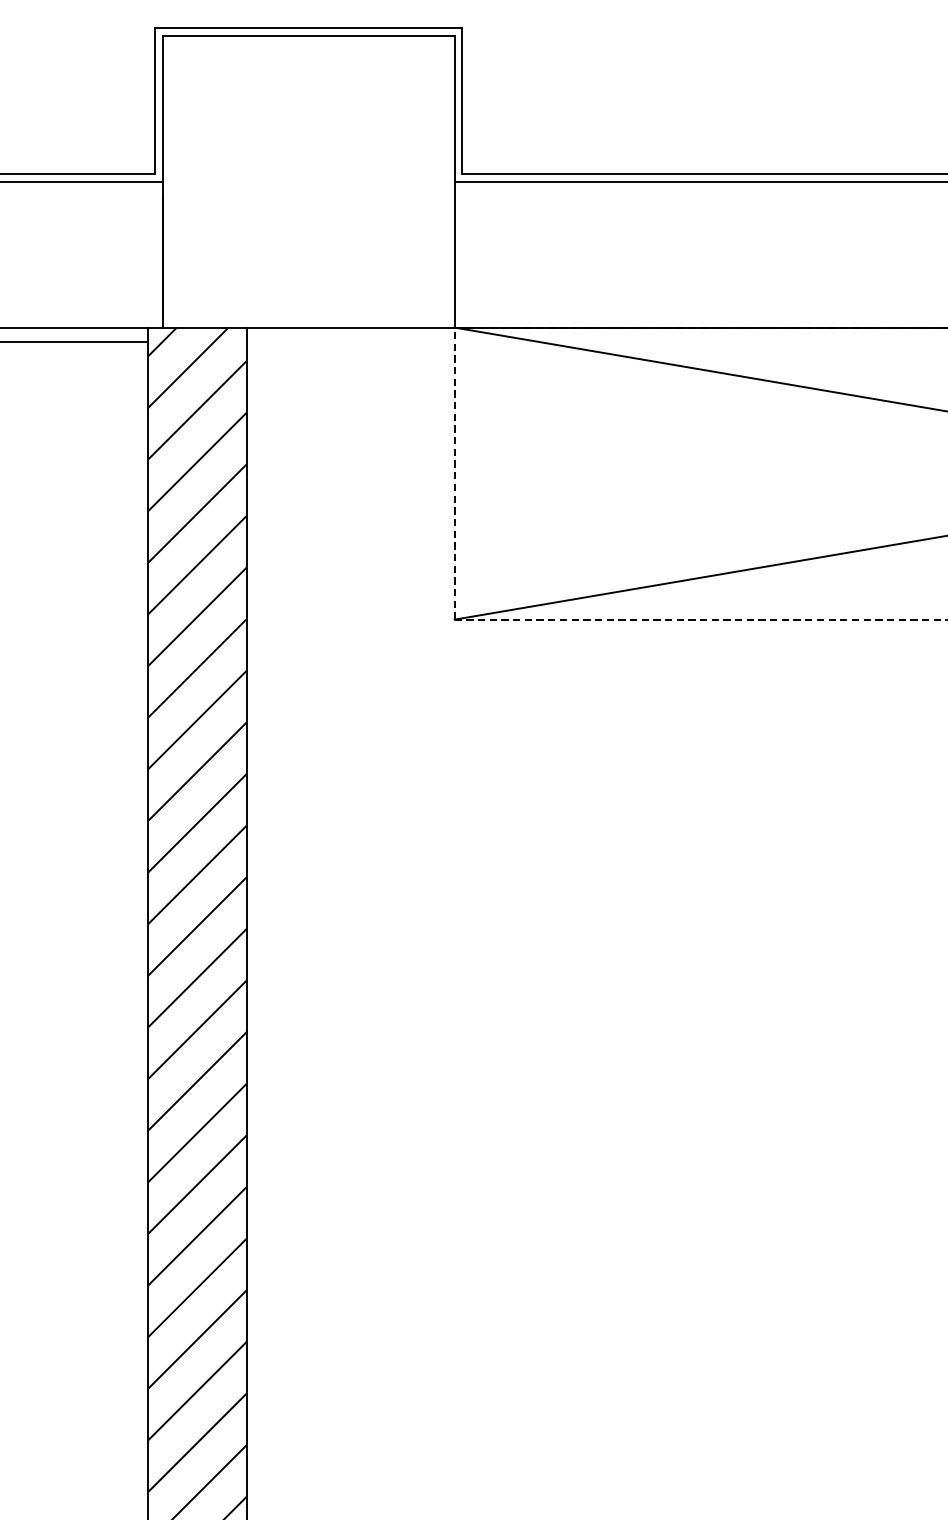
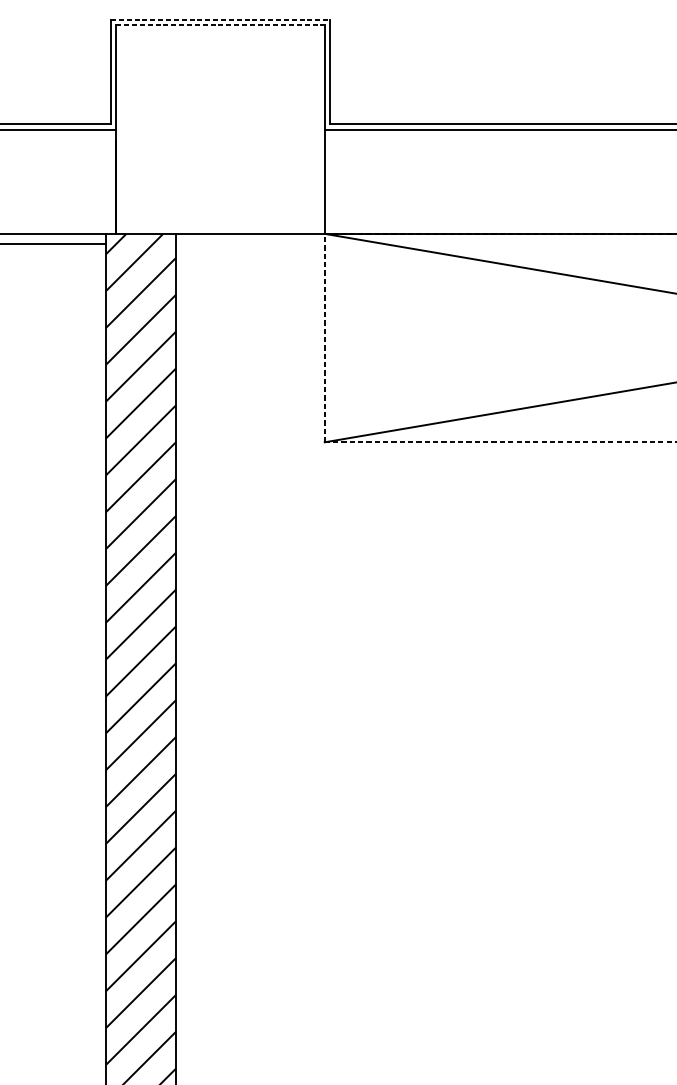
line: (309, 28) -> (221, 20), solid -> dashed
line: (309, 35) -> (221, 25), solid -> dashed

